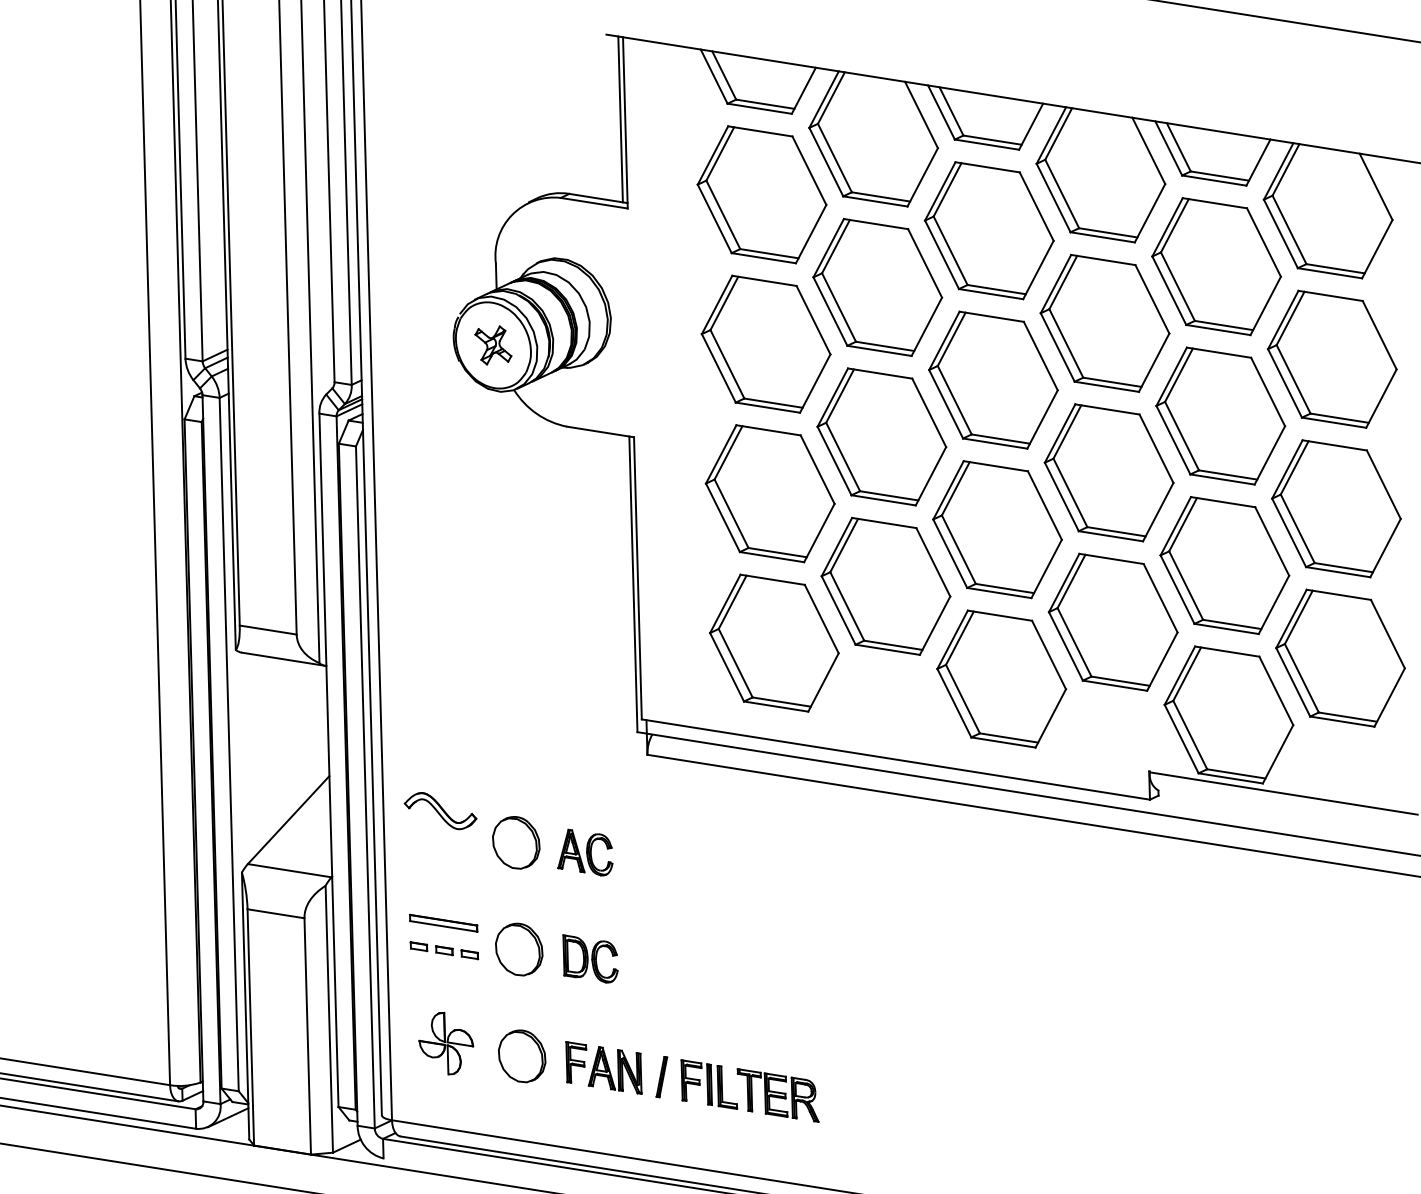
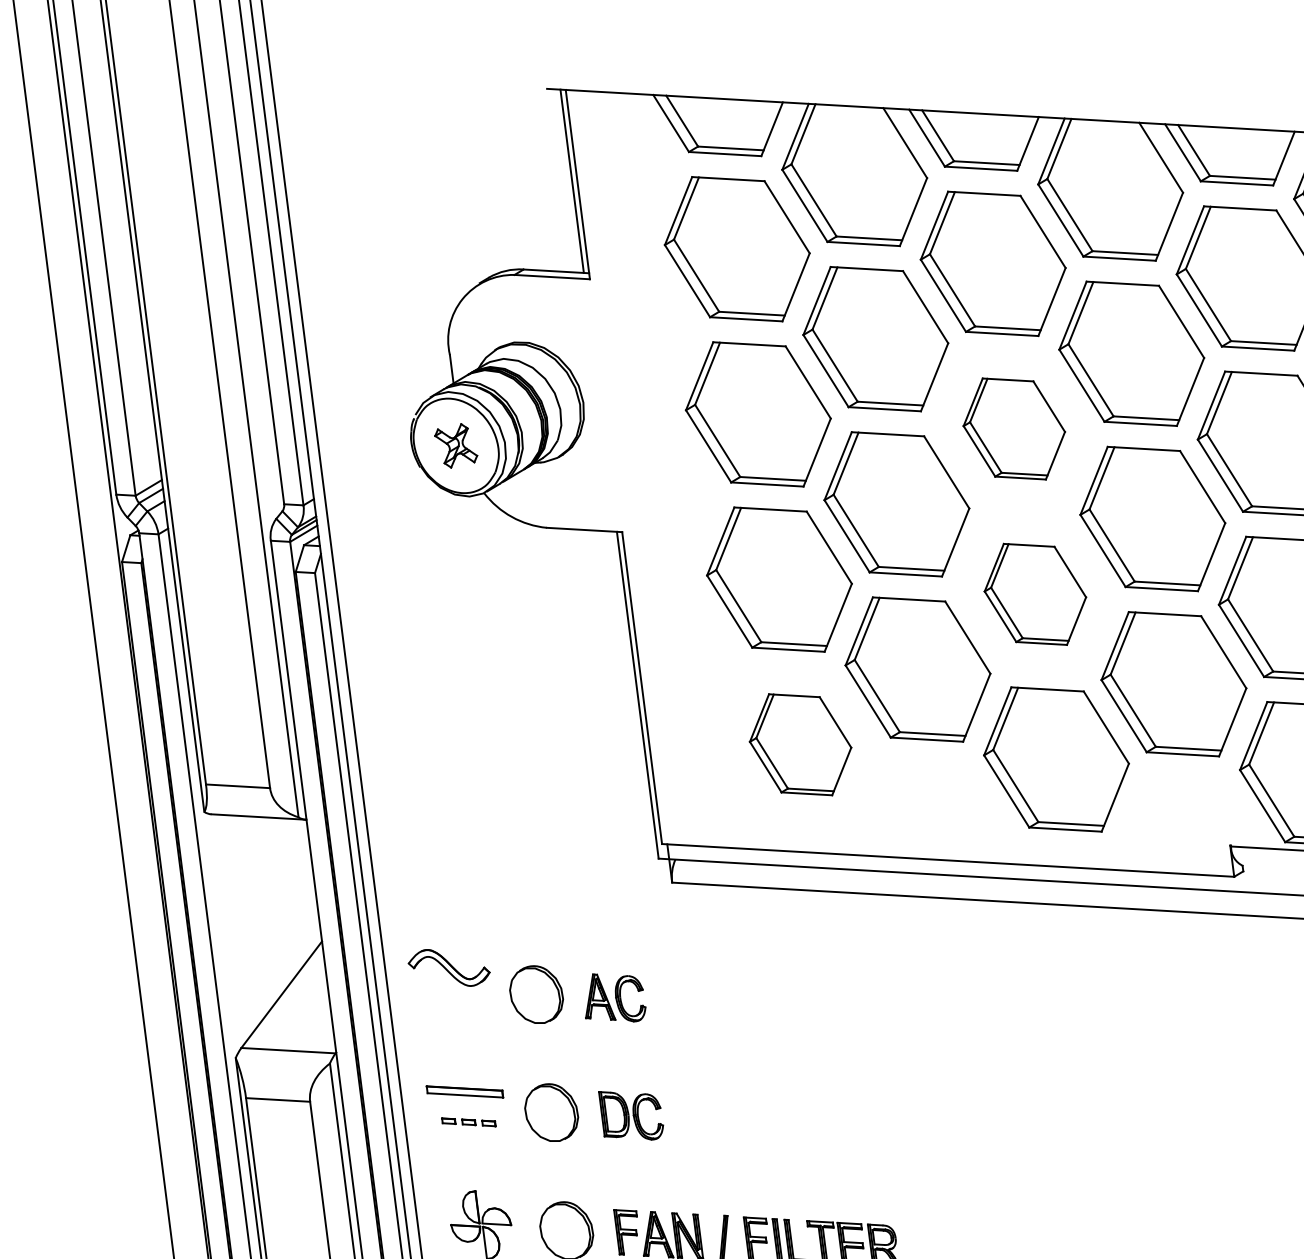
part: (993, 379) -> (1014, 428), size x0.7
part: (997, 529) -> (1035, 594), size x0.7
part: (774, 642) -> (800, 744), size x0.7
part: (444, 950) -> (468, 1122), size x0.7

